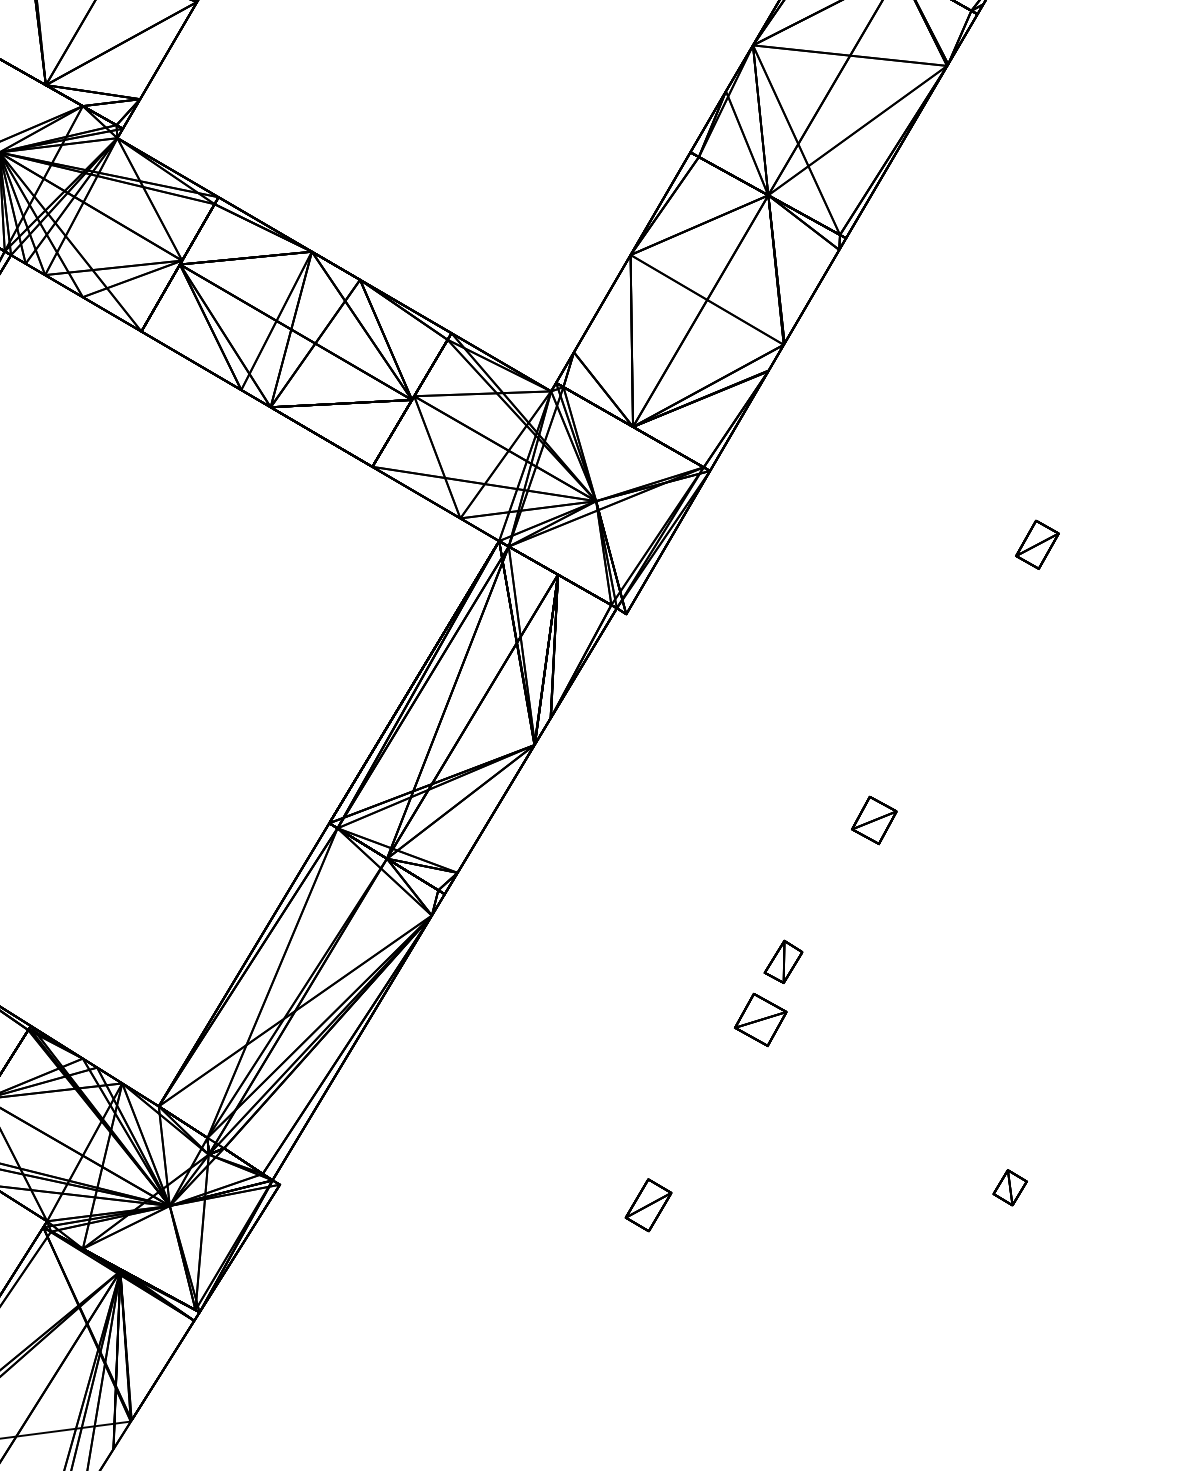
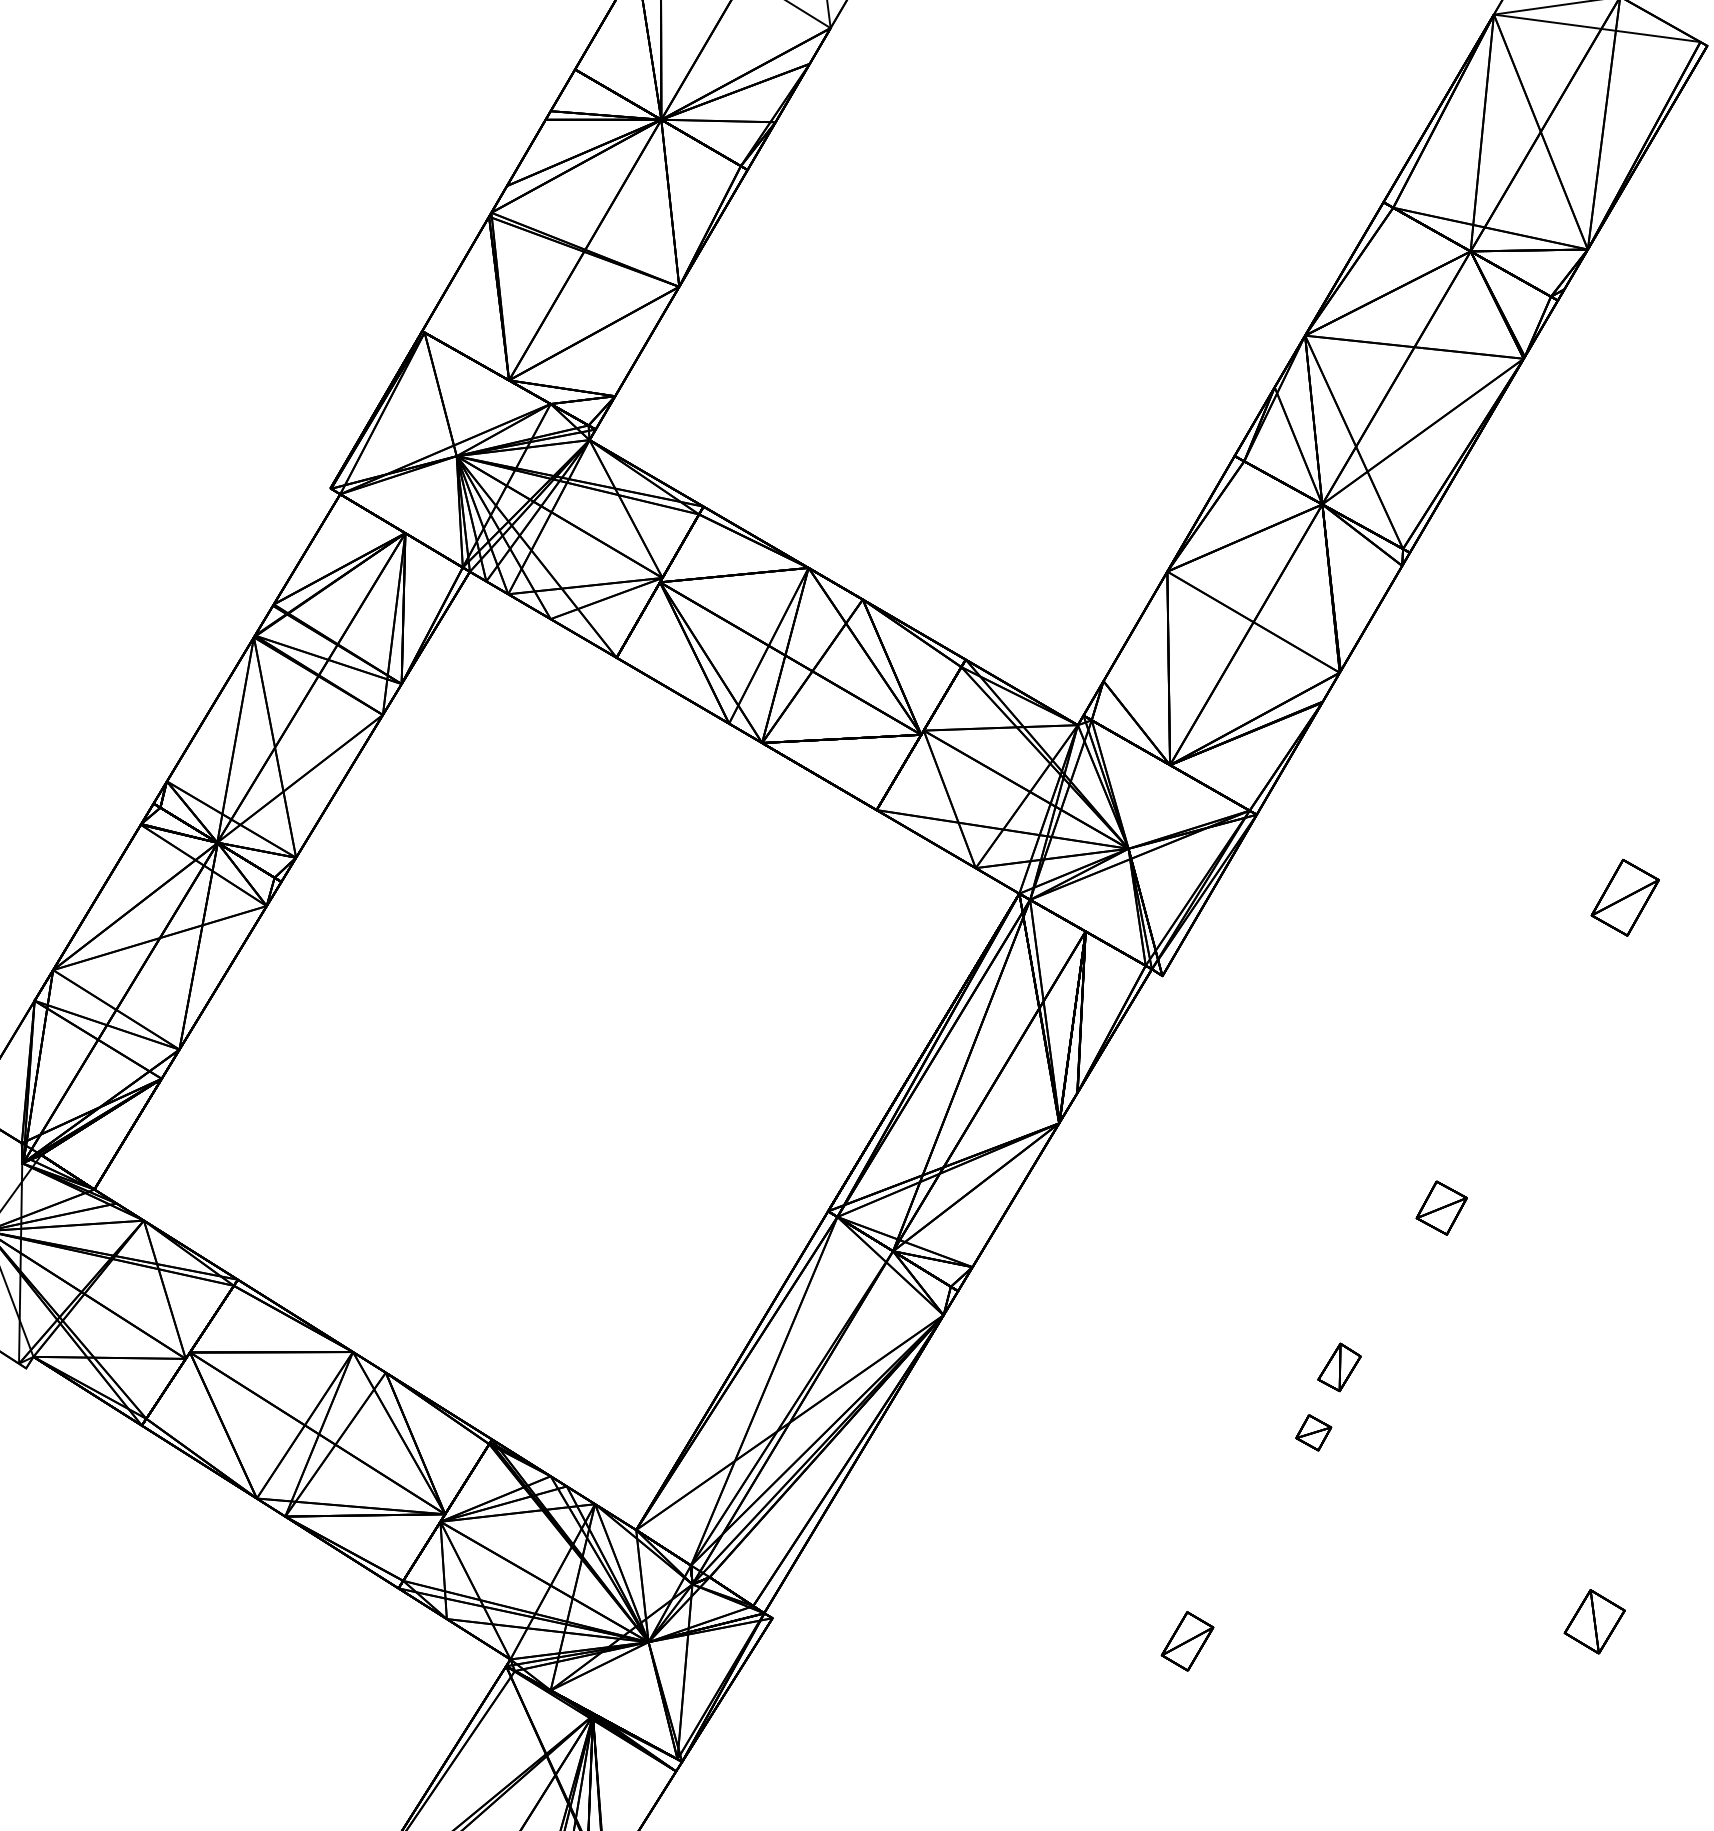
part: (1037, 544) -> (1625, 897), size x1.4
part: (760, 1019) -> (1313, 1432), size x0.6
part: (1010, 1187) -> (1594, 1621), size x1.6

